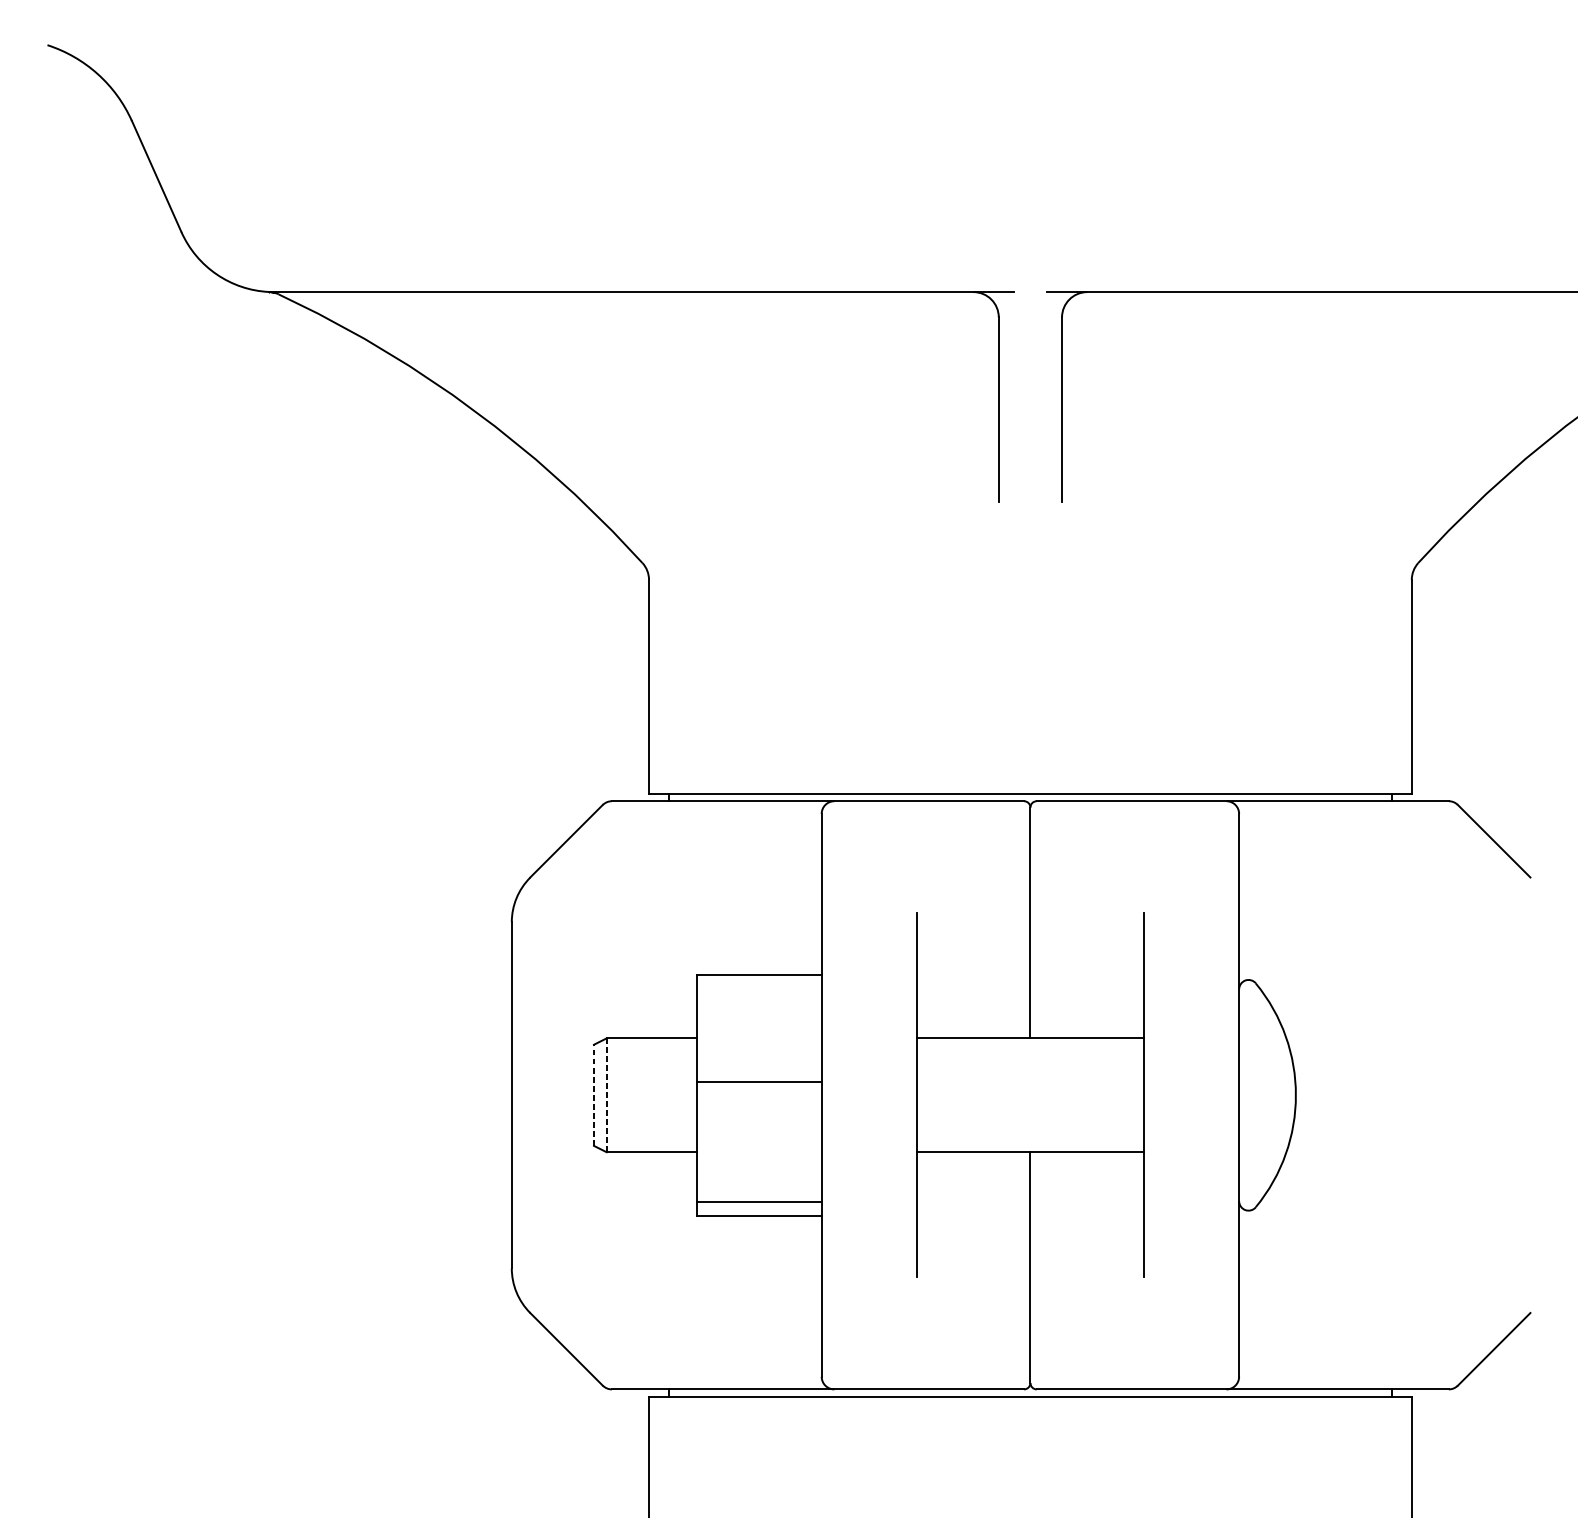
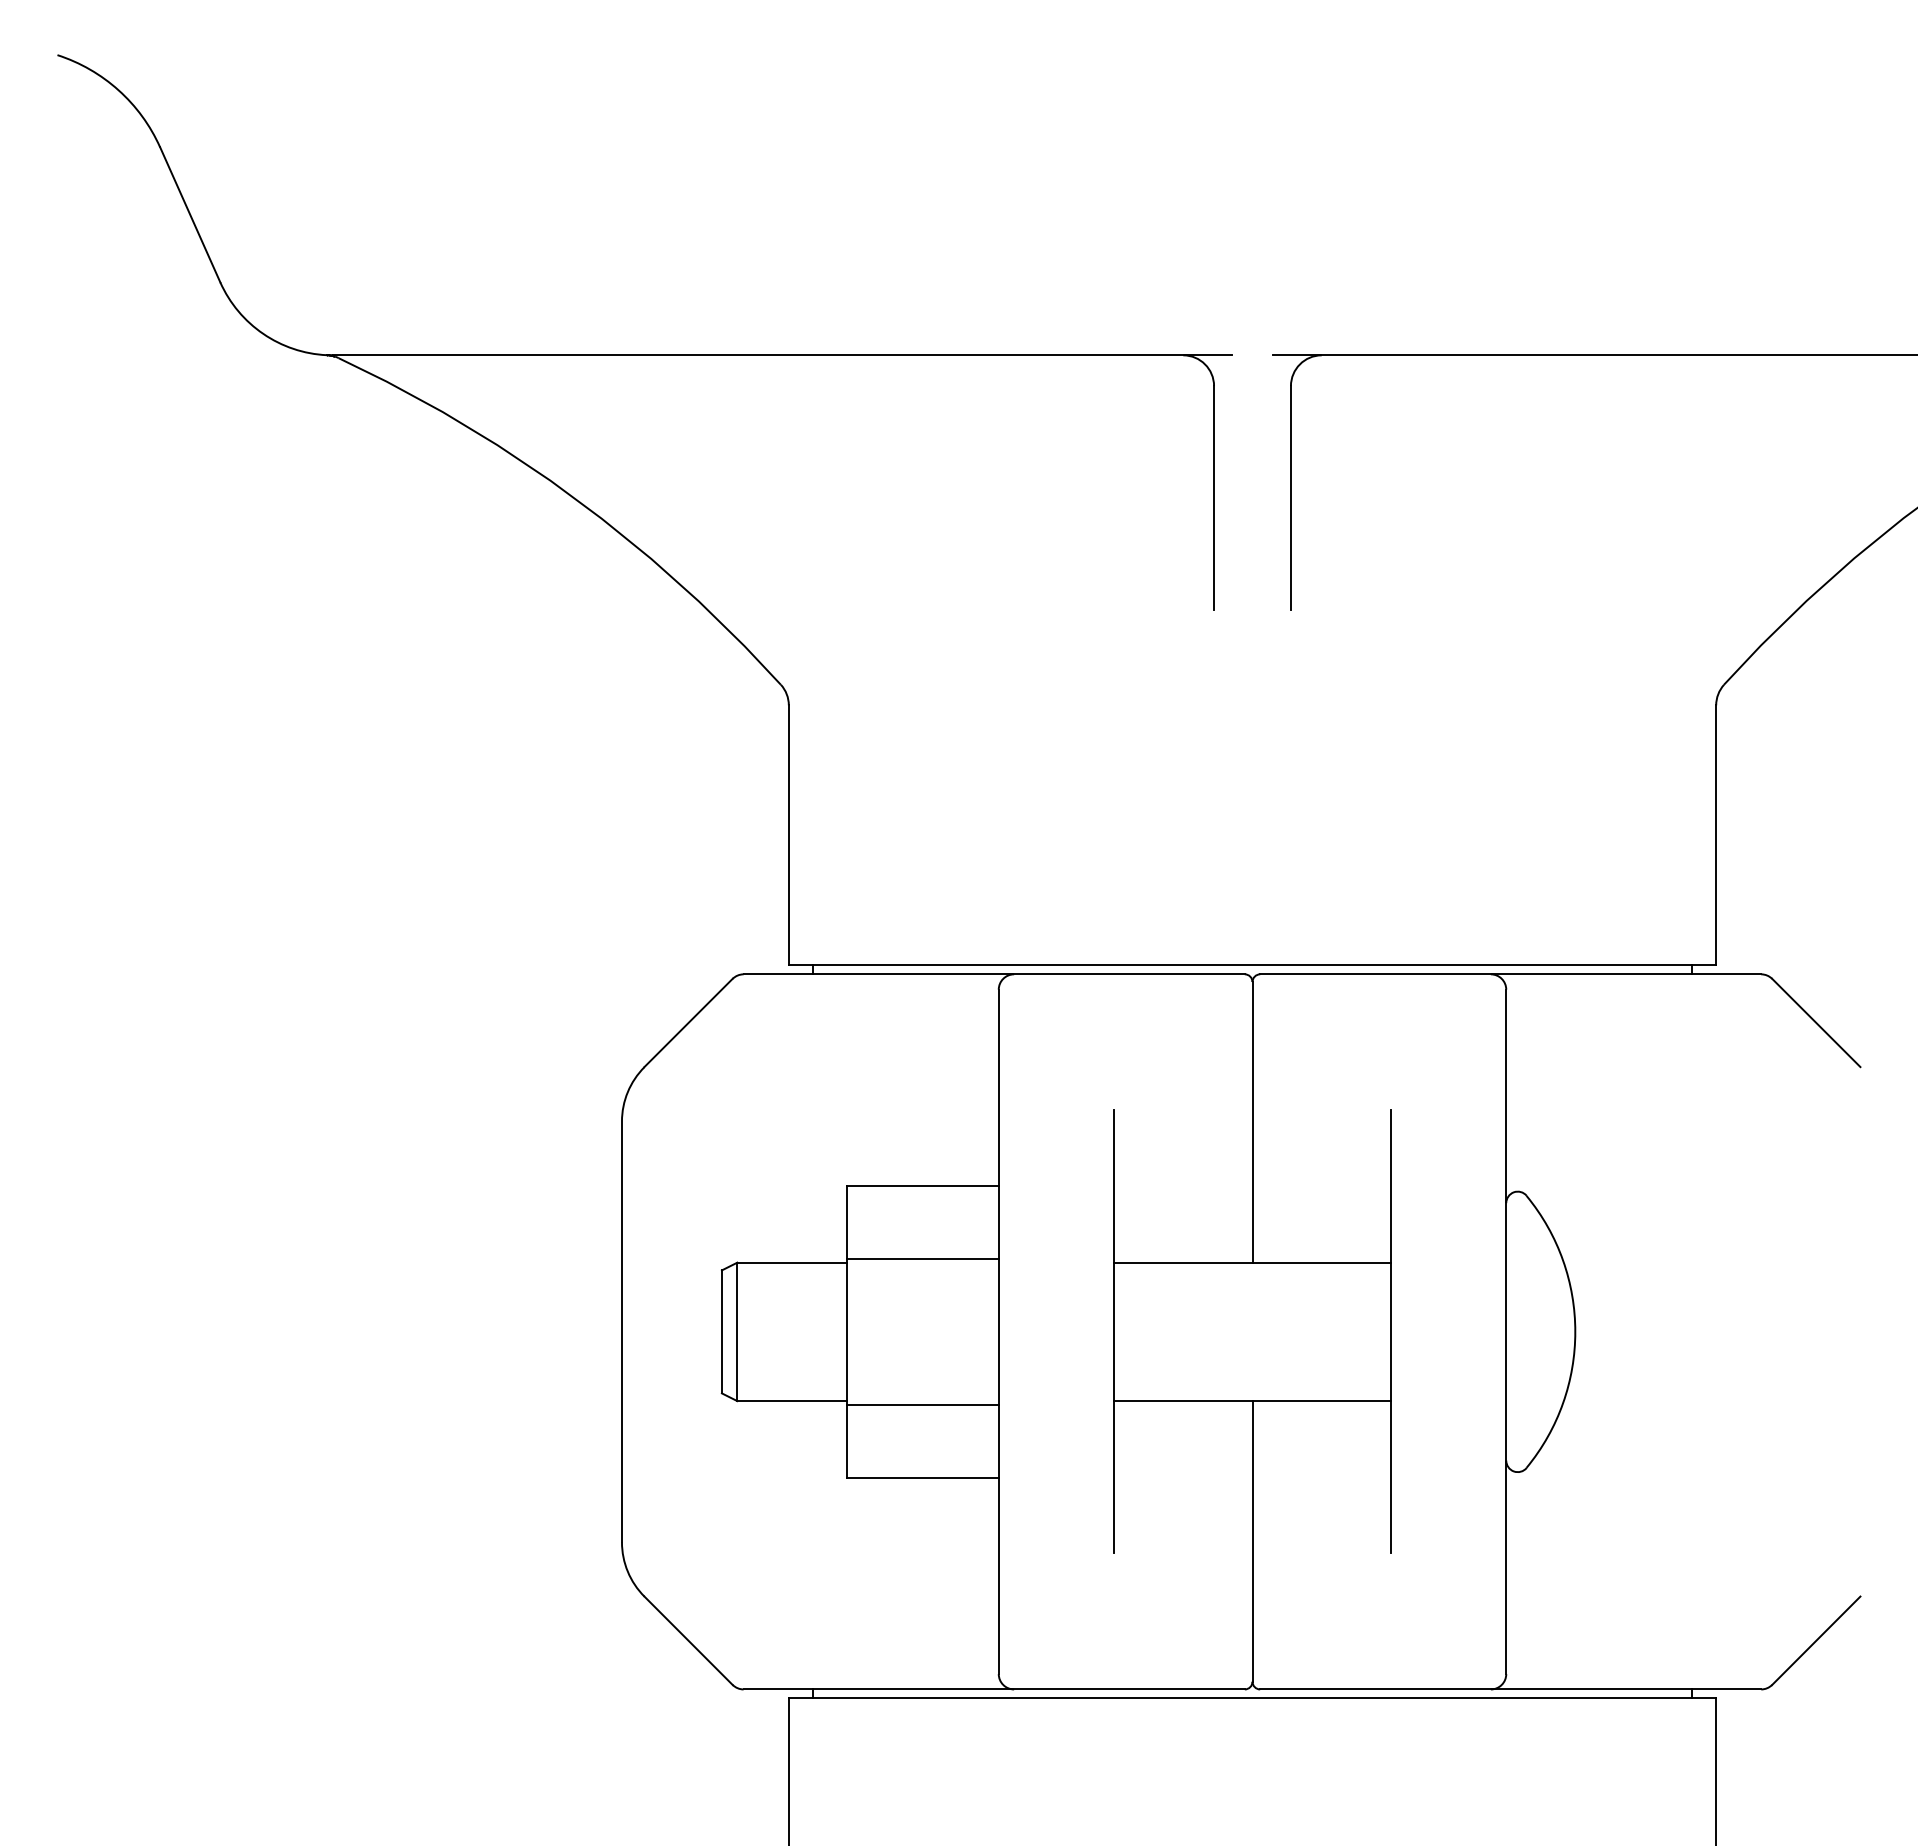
line: (758, 1082) -> (922, 1259), moved
line: (593, 1094) -> (721, 1331), dashed -> solid
line: (606, 1094) -> (737, 1331), dashed -> solid
line: (758, 1201) -> (922, 1405), moved

